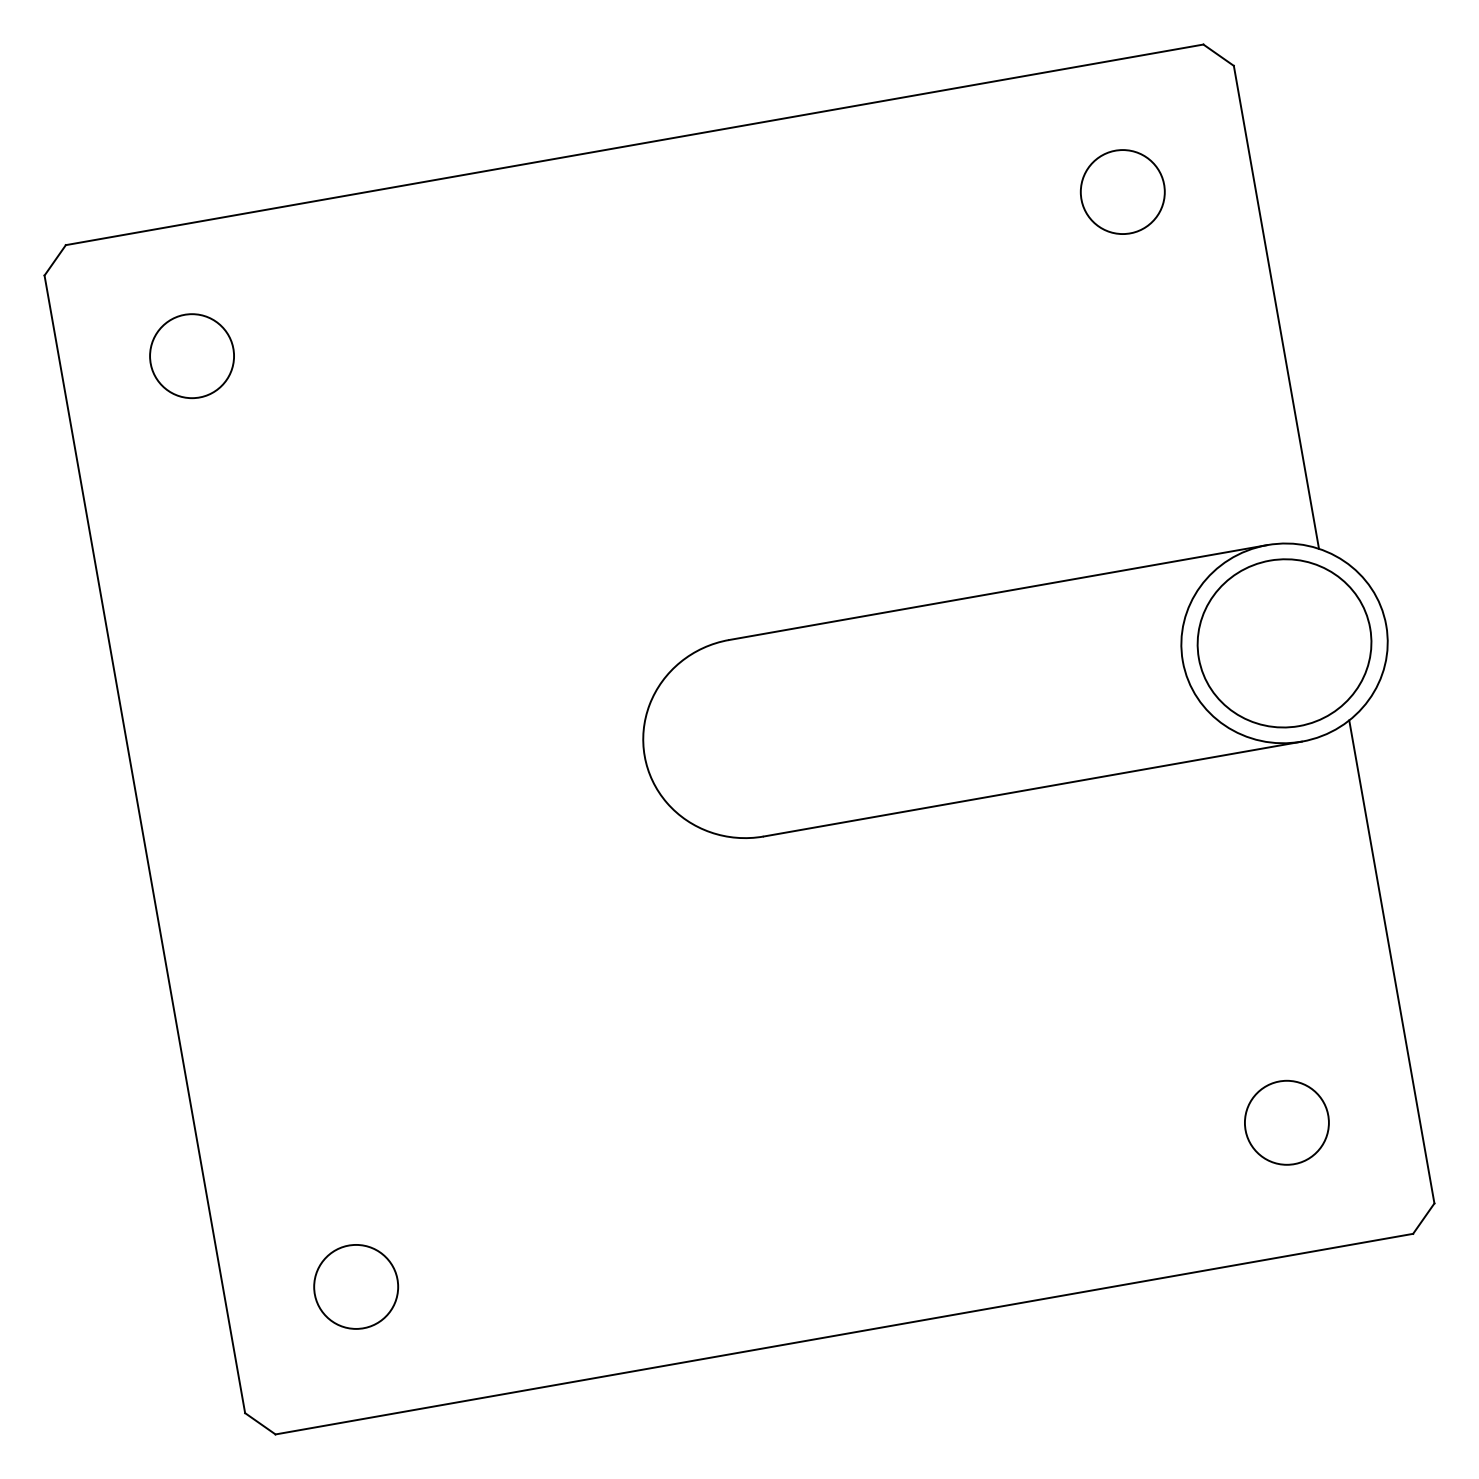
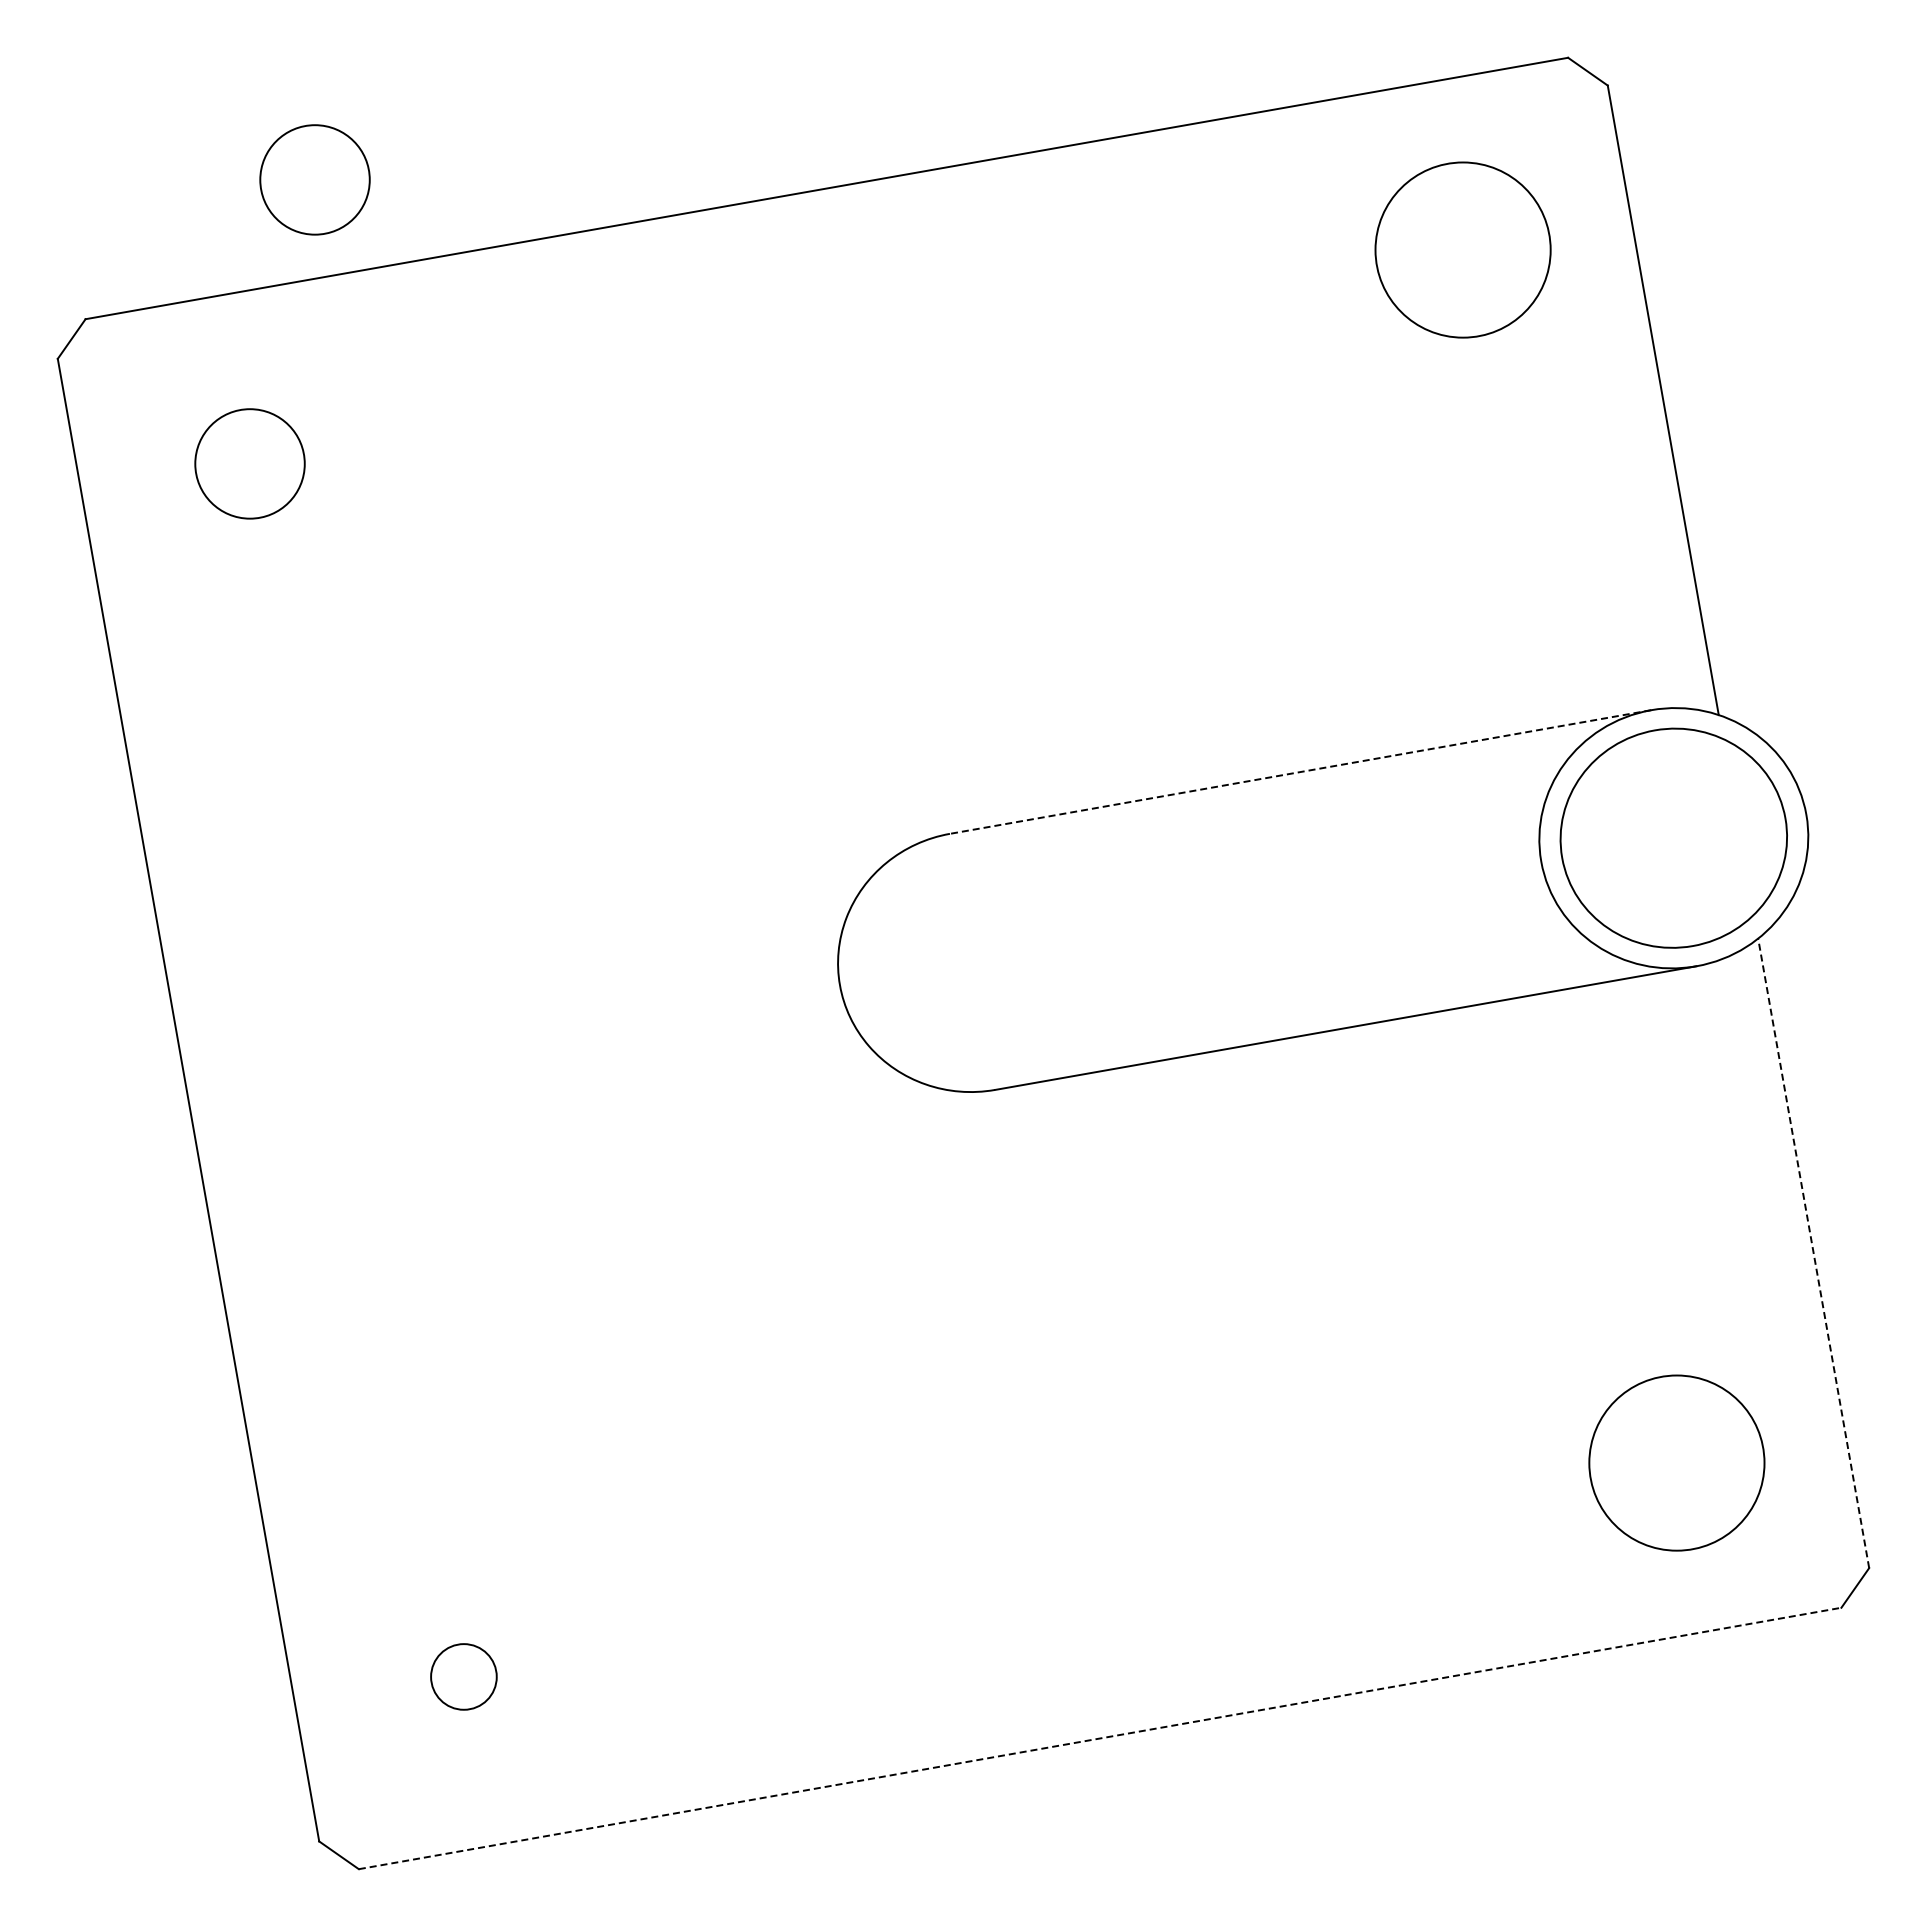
circle: (241, 137) -> (314, 179), added
circle: (1122, 191) -> (1462, 249), size x1.6
line: (998, 592) -> (1300, 772), solid -> dashed
line: (1391, 962) -> (1813, 1253), solid -> dashed
circle: (1286, 1122) -> (1676, 1462), size x1.6
circle: (355, 1286) -> (463, 1676), size x0.6
line: (844, 1334) -> (1100, 1738), solid -> dashed

